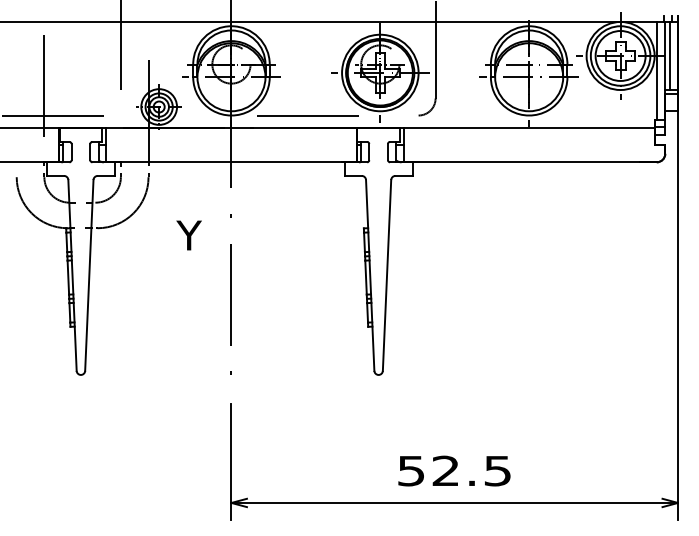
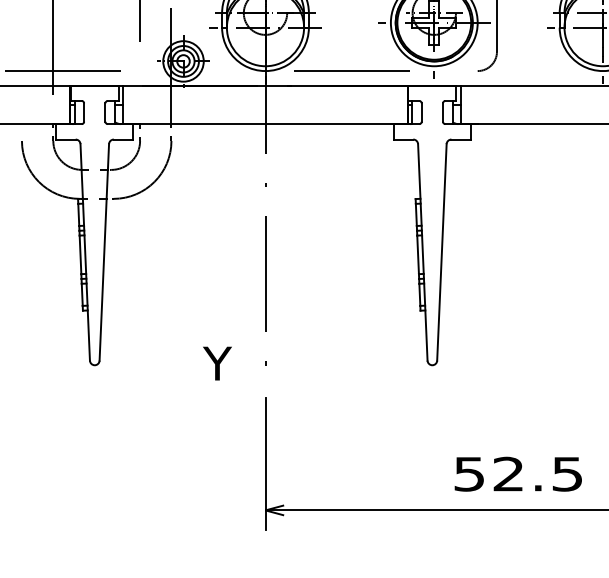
text: (188, 235) -> (216, 363), moved

